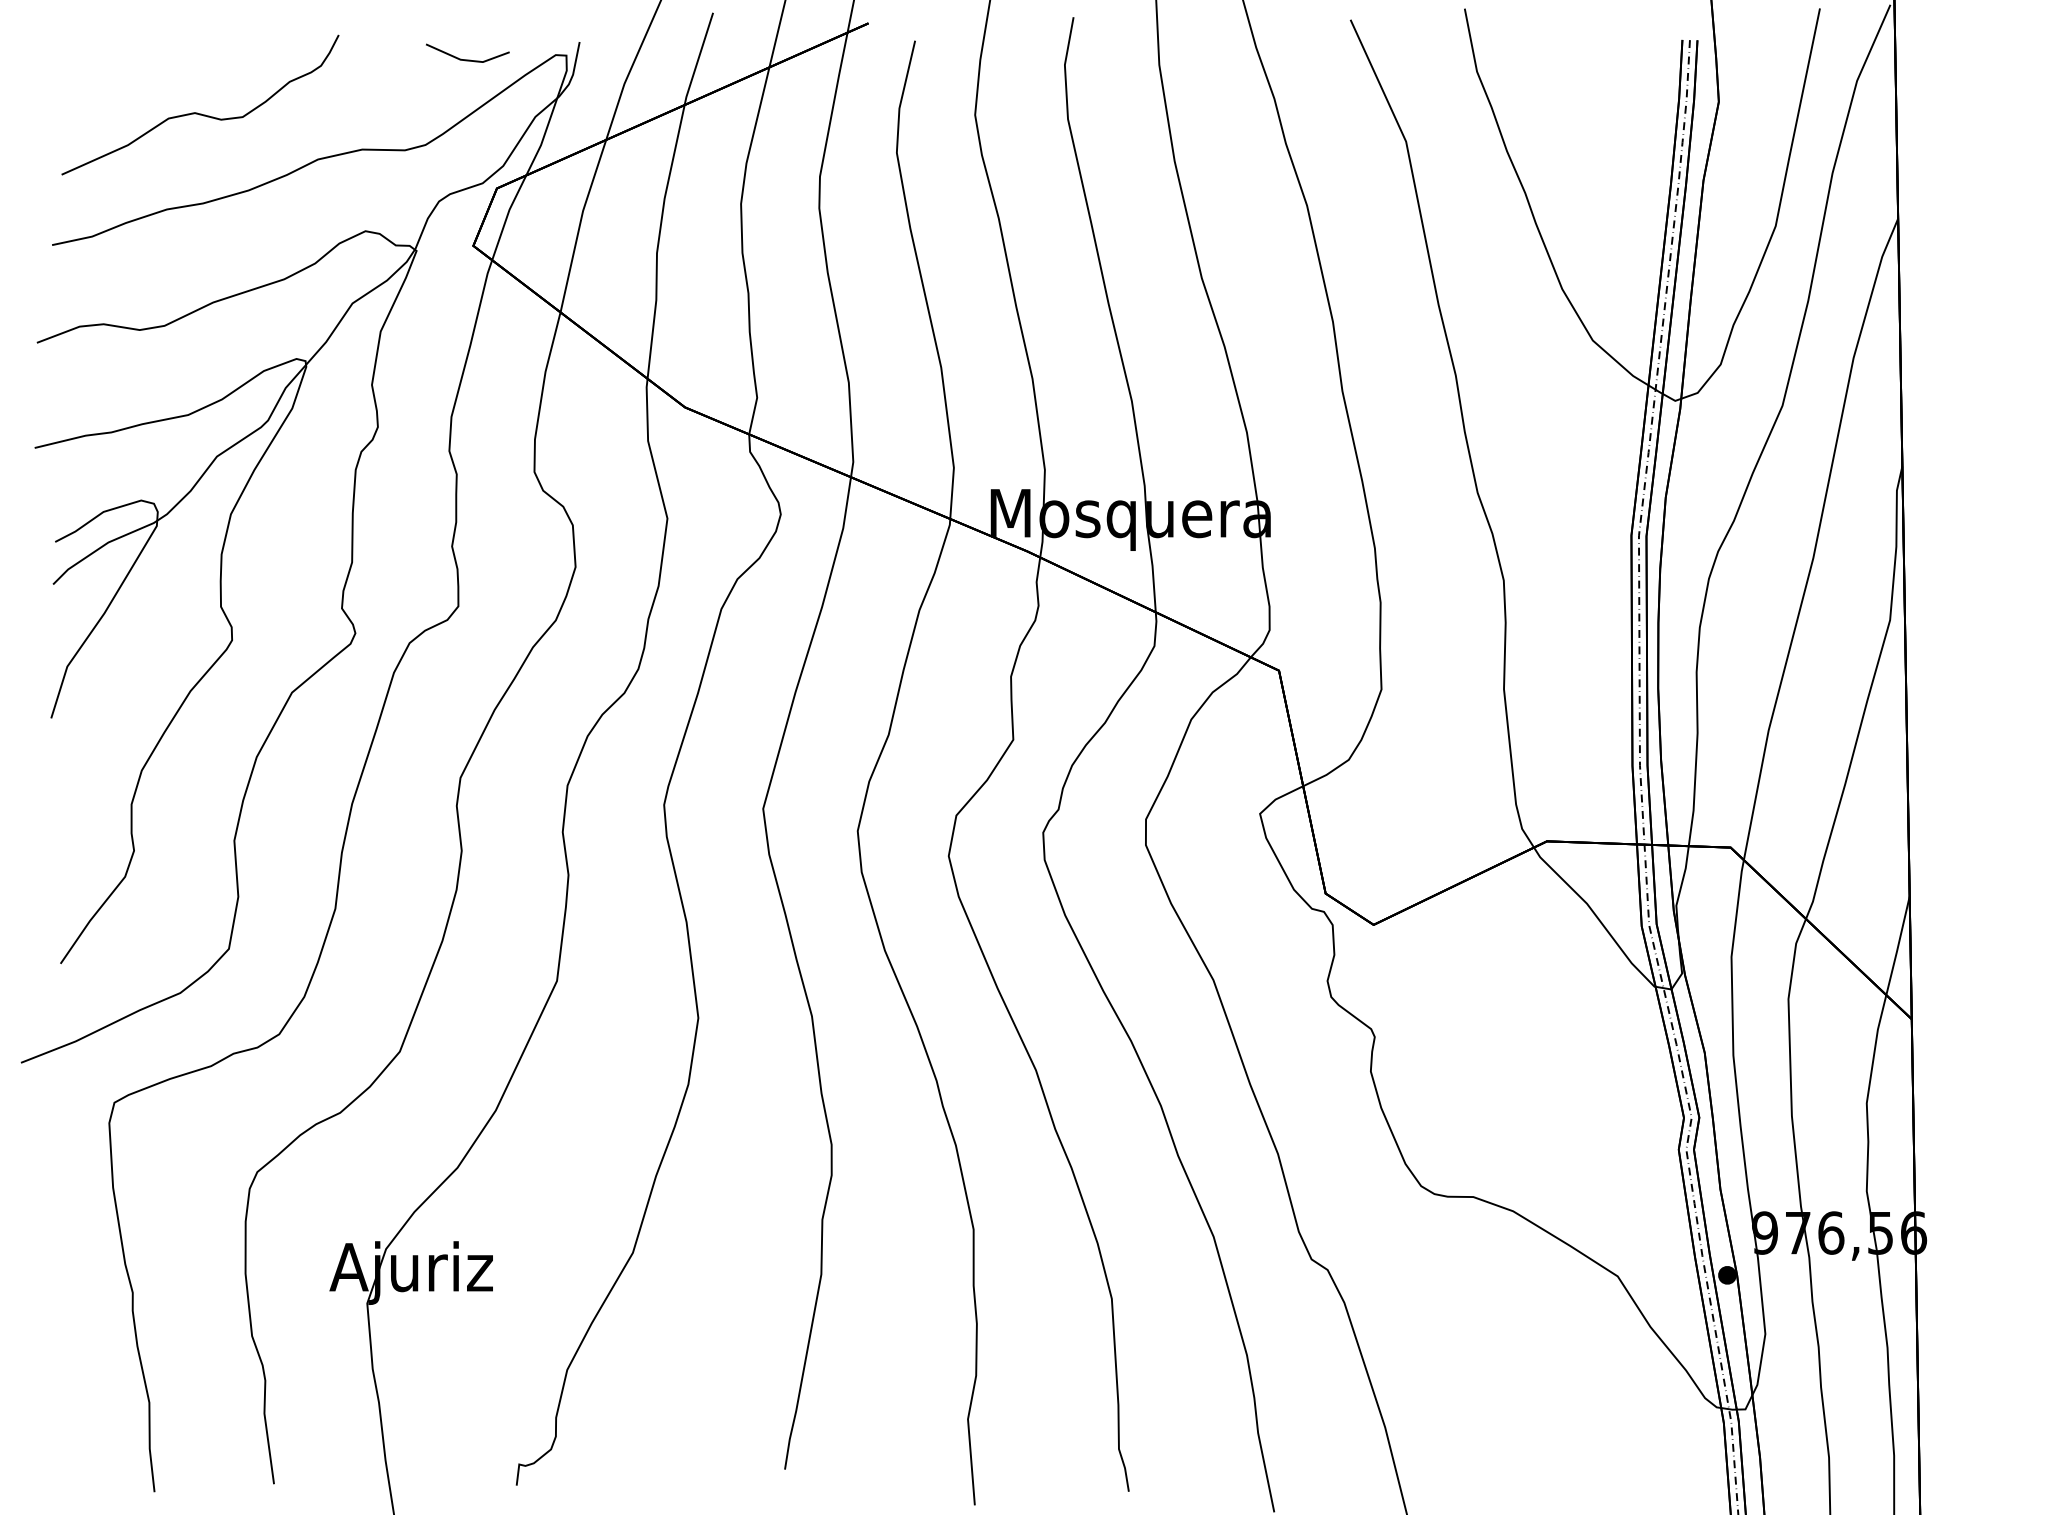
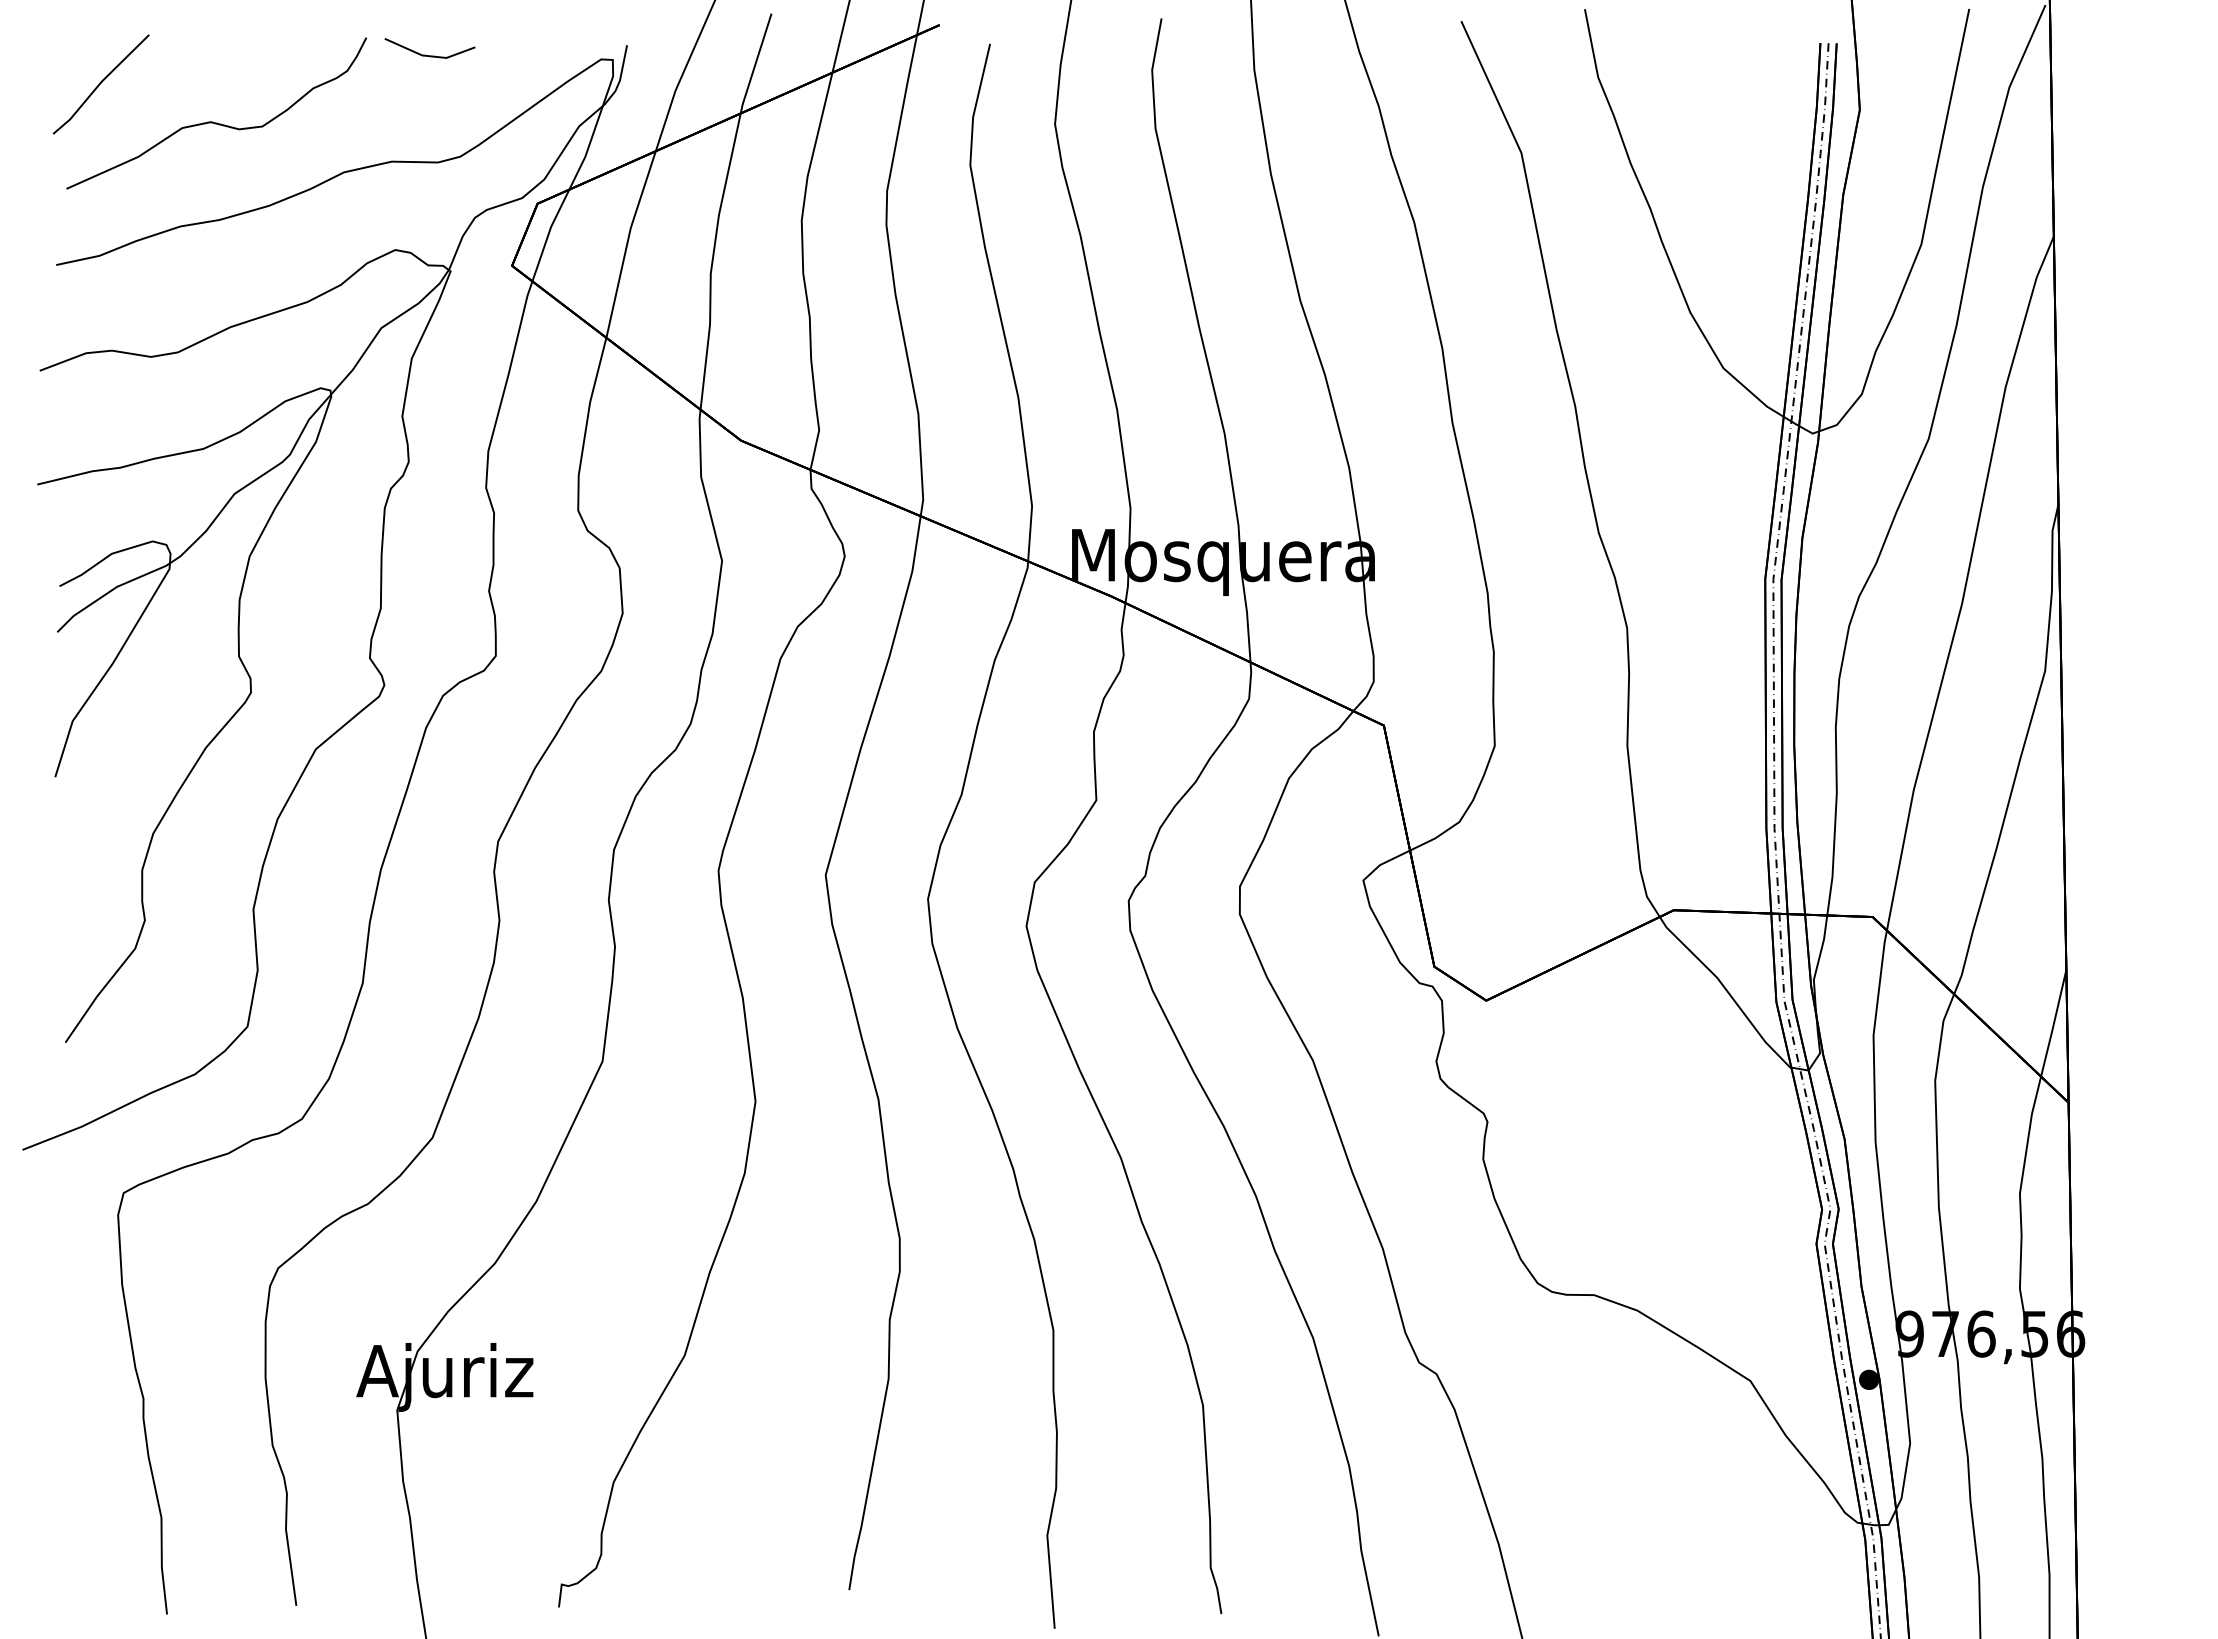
line: (467, 59) -> (429, 55), moved
line: (93, 78) -> (100, 84), added

